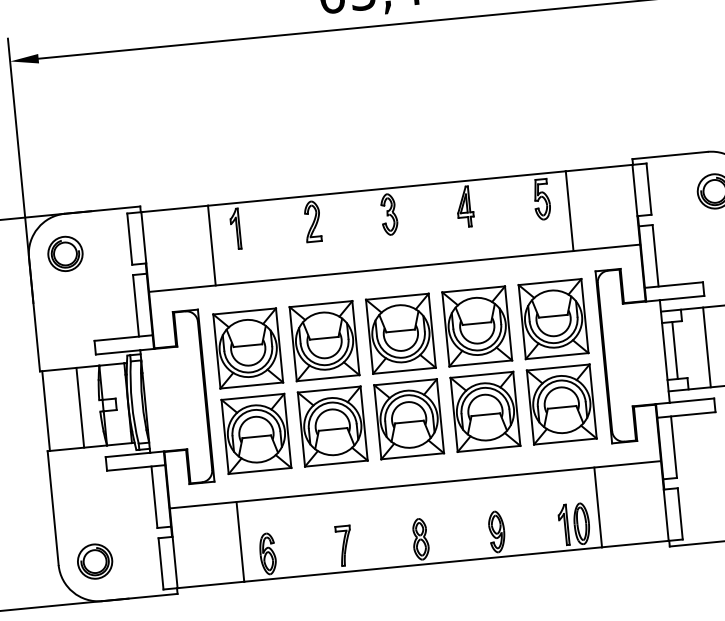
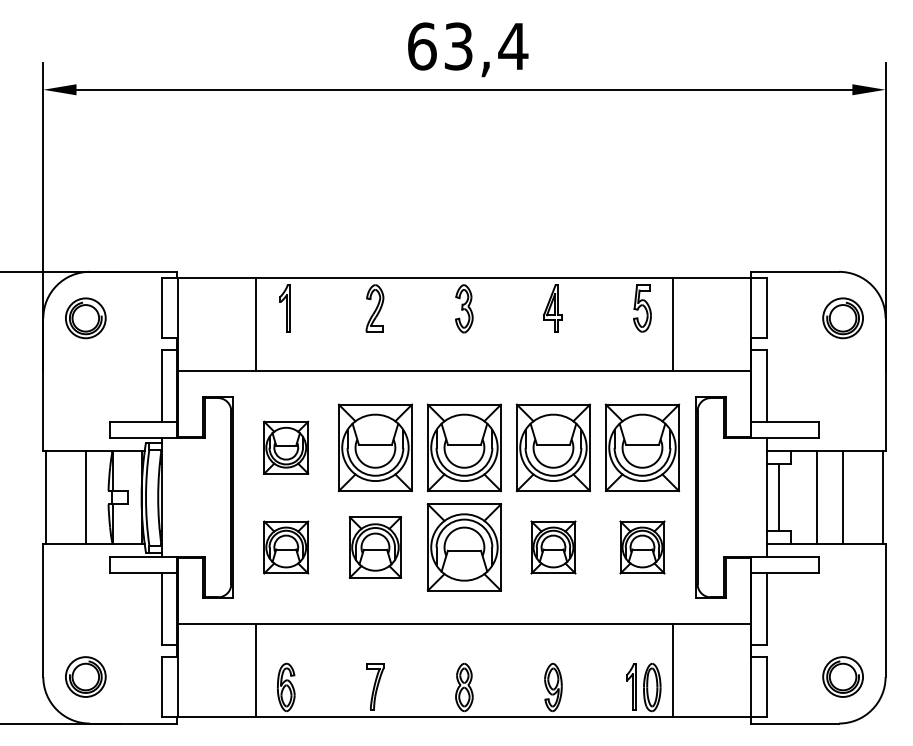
part: (247, 348) -> (285, 447), size x0.6
part: (561, 404) -> (642, 547), size x0.6
part: (485, 411) -> (553, 547), size x0.6
part: (332, 426) -> (375, 547), size x0.7
part: (255, 434) -> (285, 547), size x0.6

